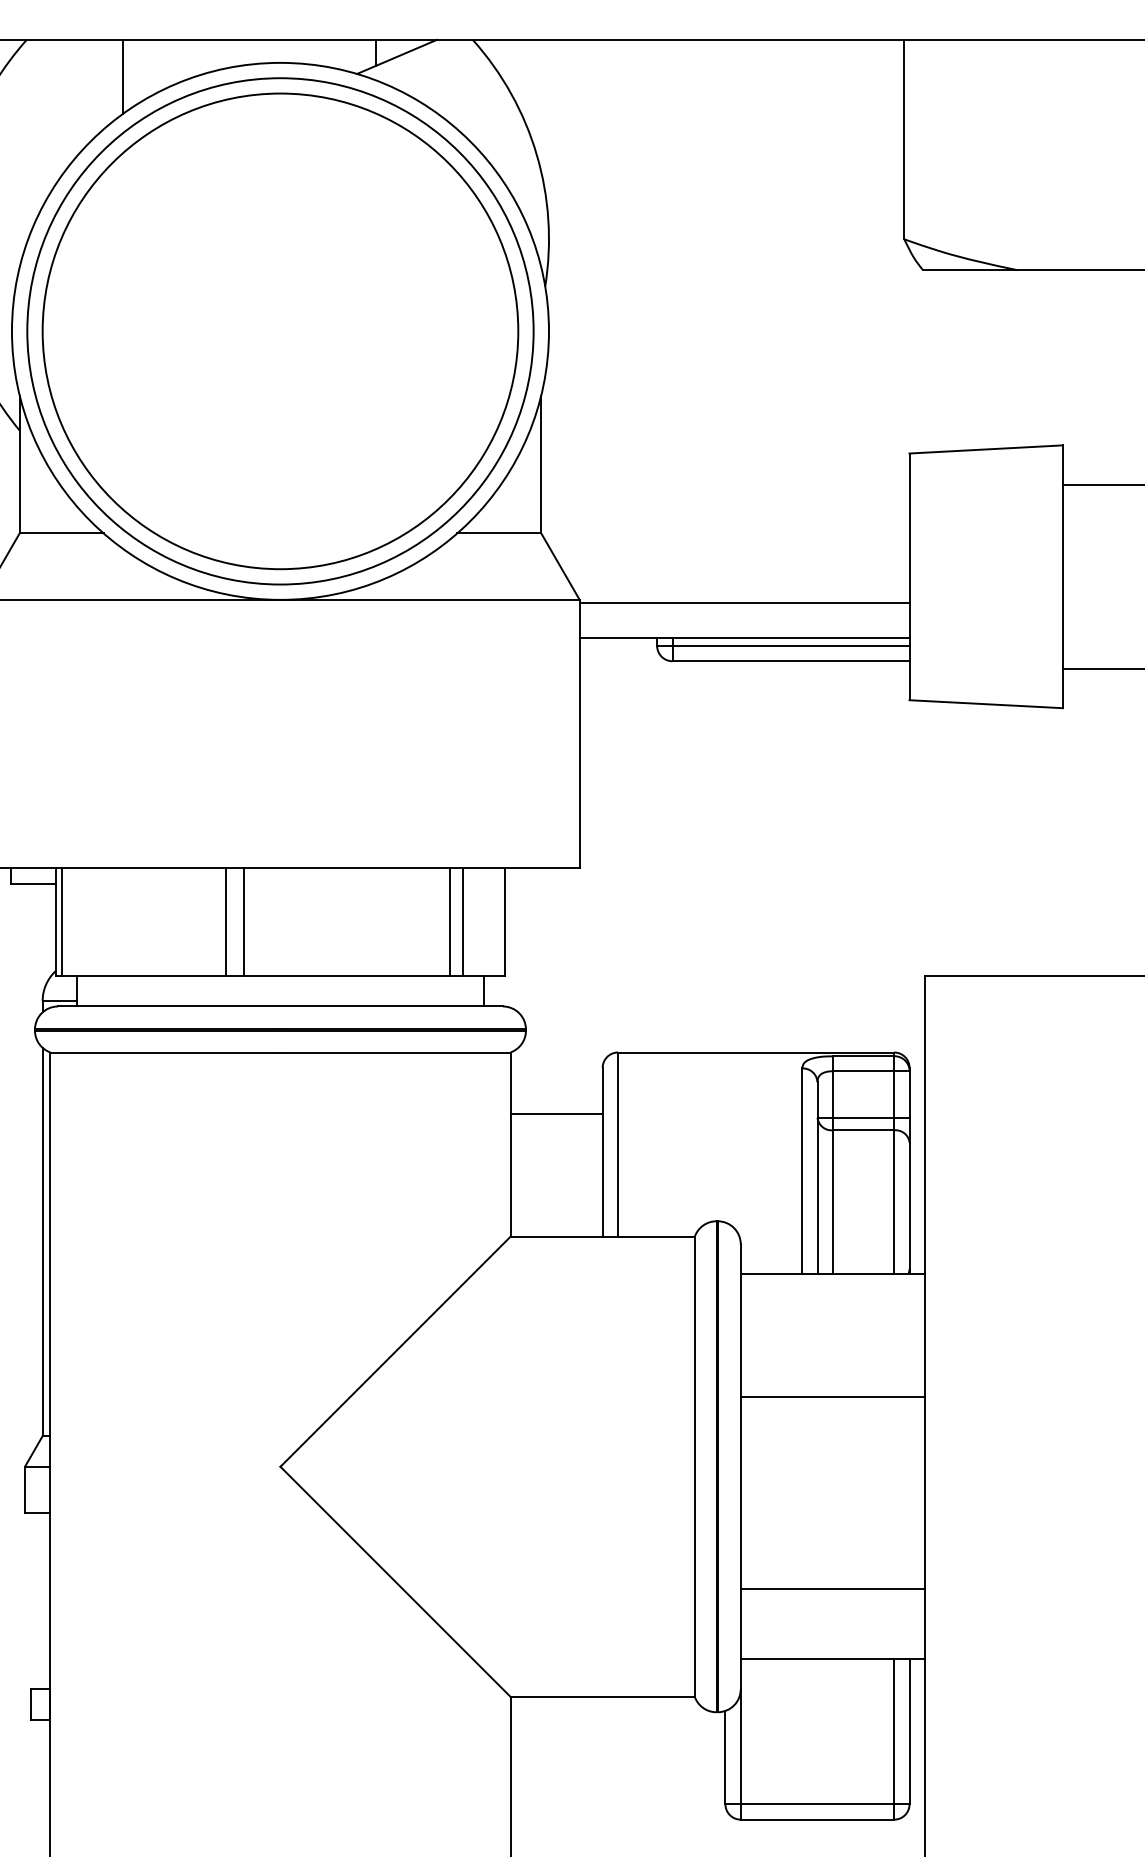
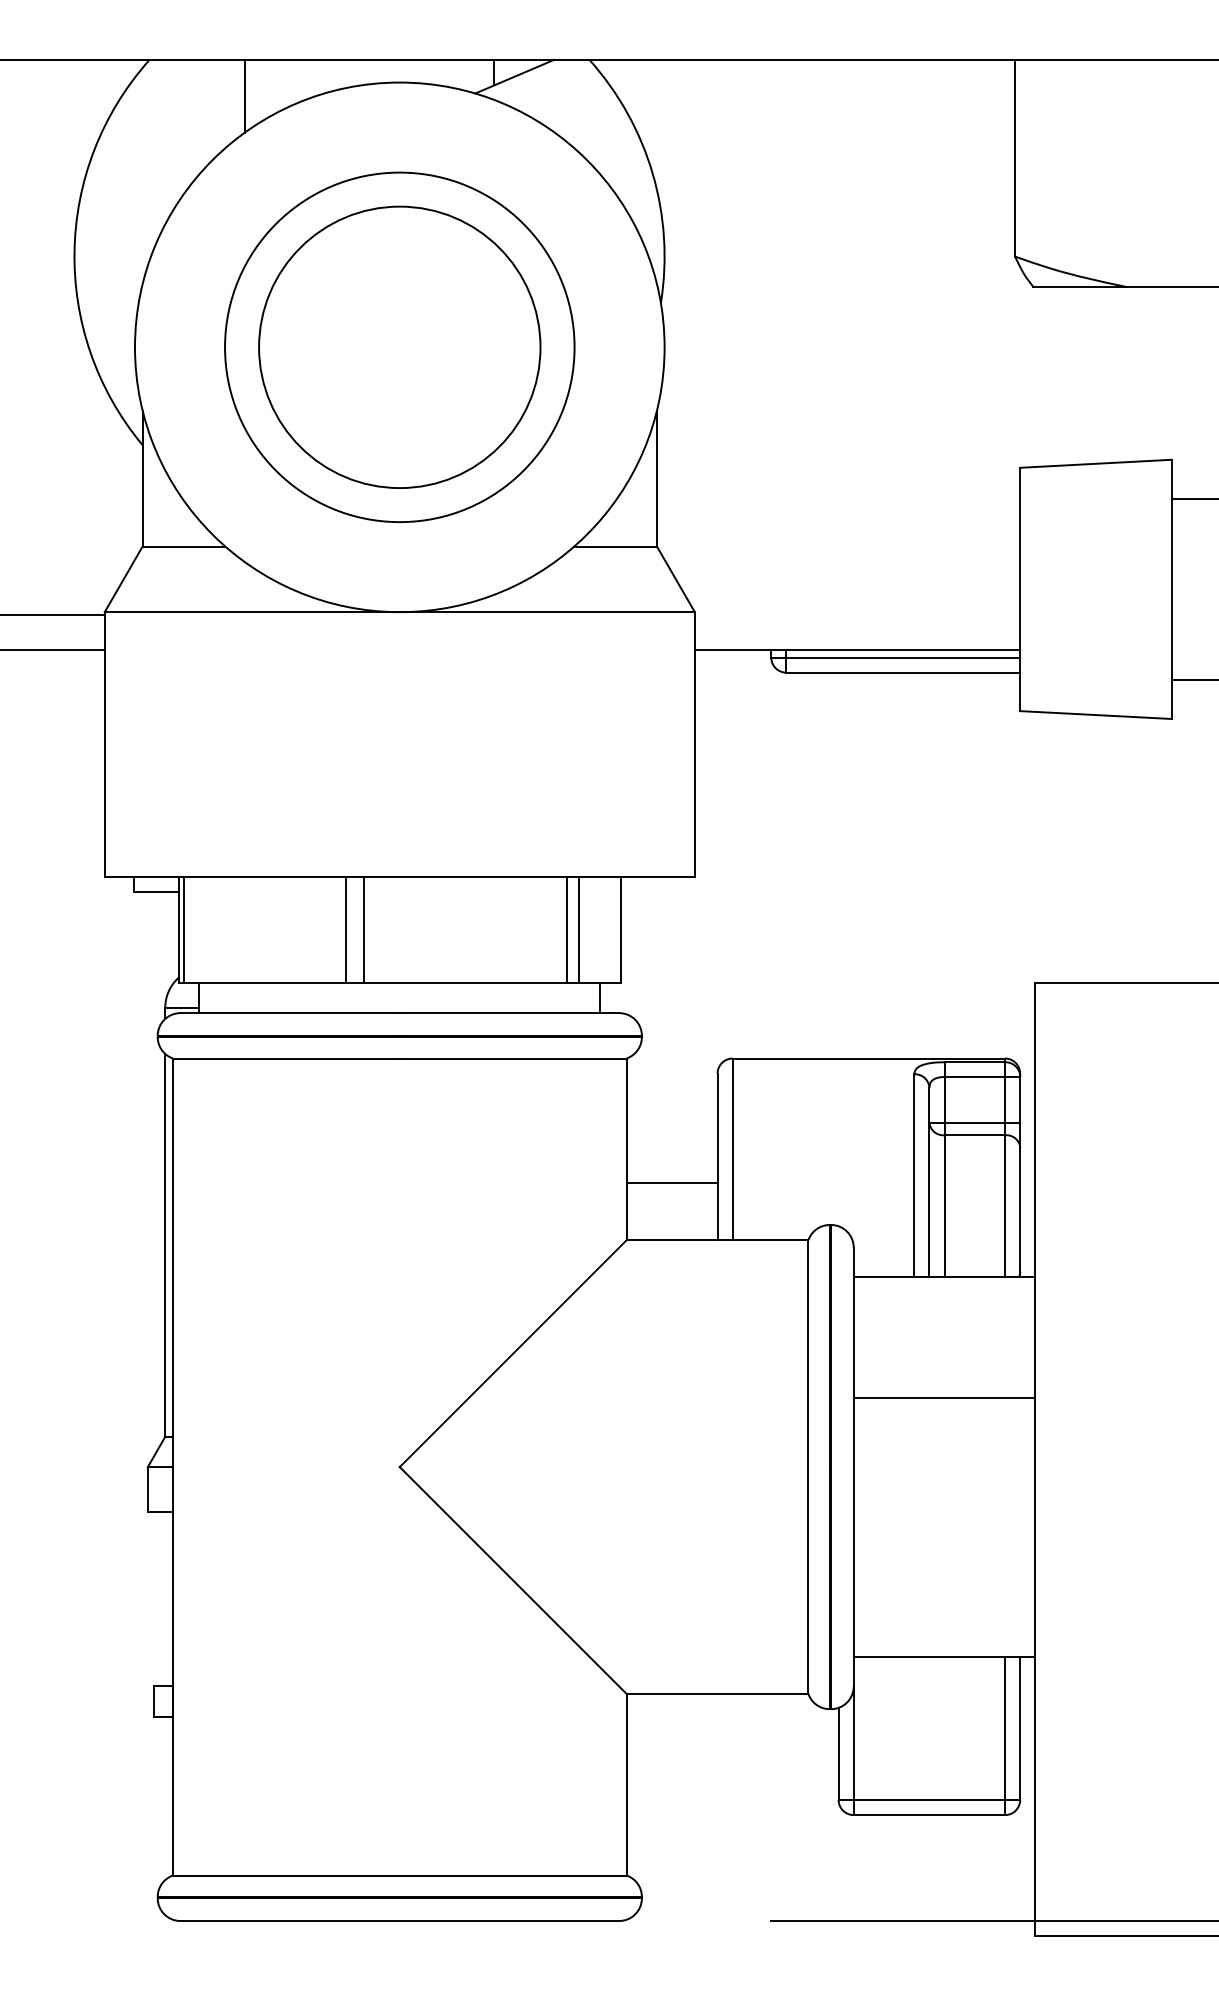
circle: (280, 330) -> (399, 346), size x0.6
circle: (280, 331) -> (399, 347), size x0.7
line: (744, 603) -> (857, 615), removed
line: (555, 1114) -> (671, 1183), moved
line: (832, 1588) -> (944, 1587), removed

